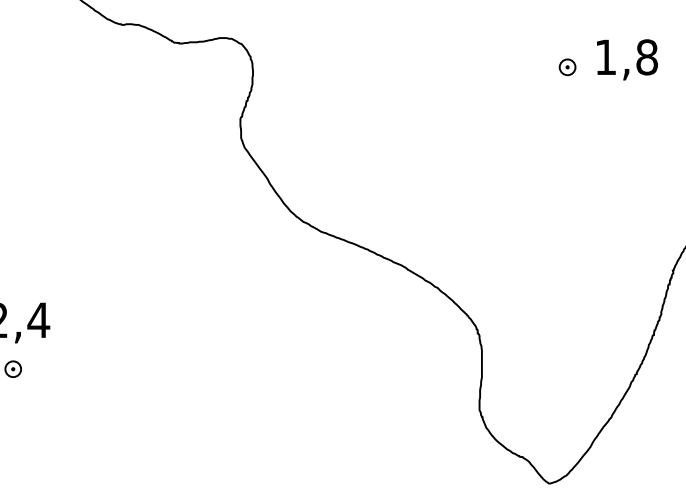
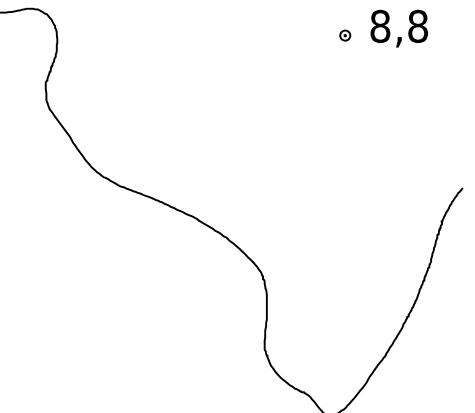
text: (605, 57) -> (379, 26), 1,8 -> 8,8
part: (567, 67) -> (345, 35), size x0.7

